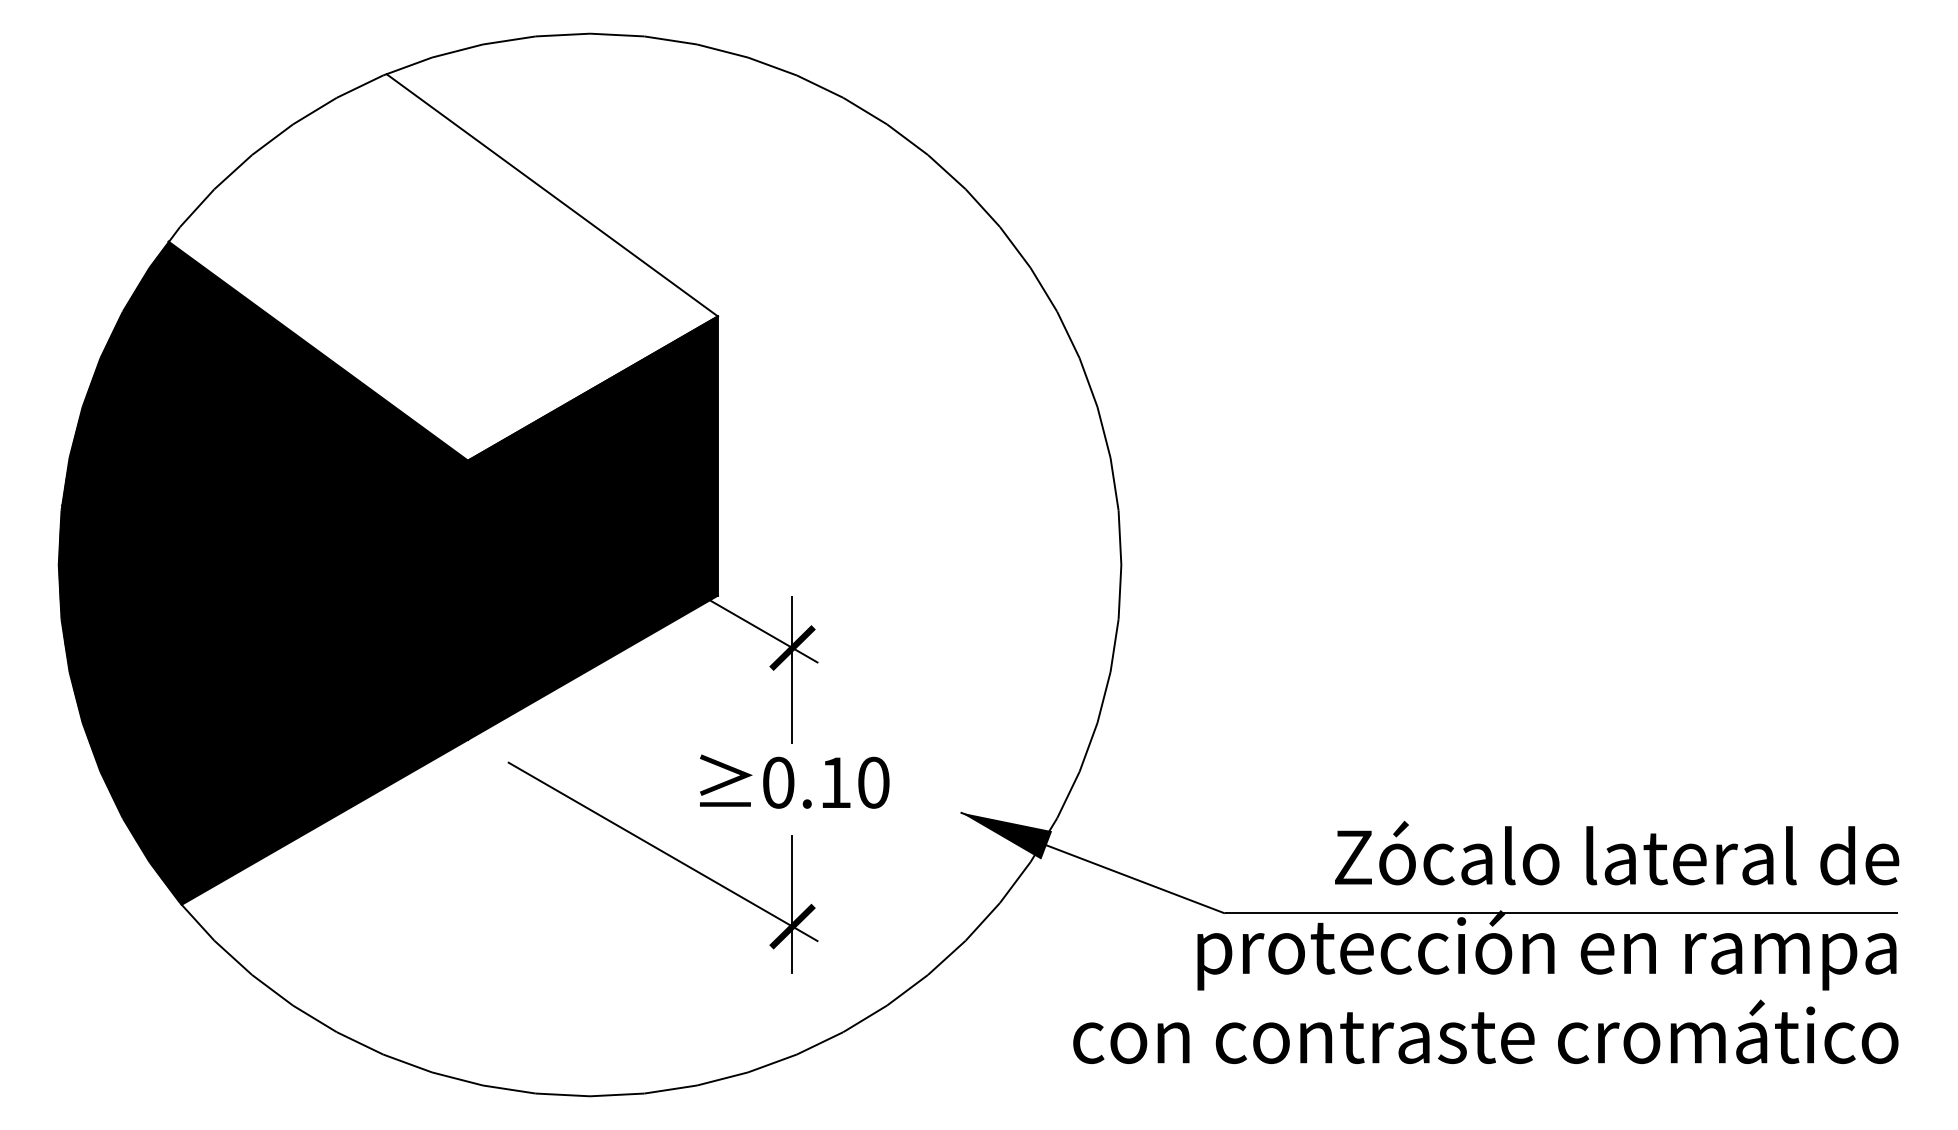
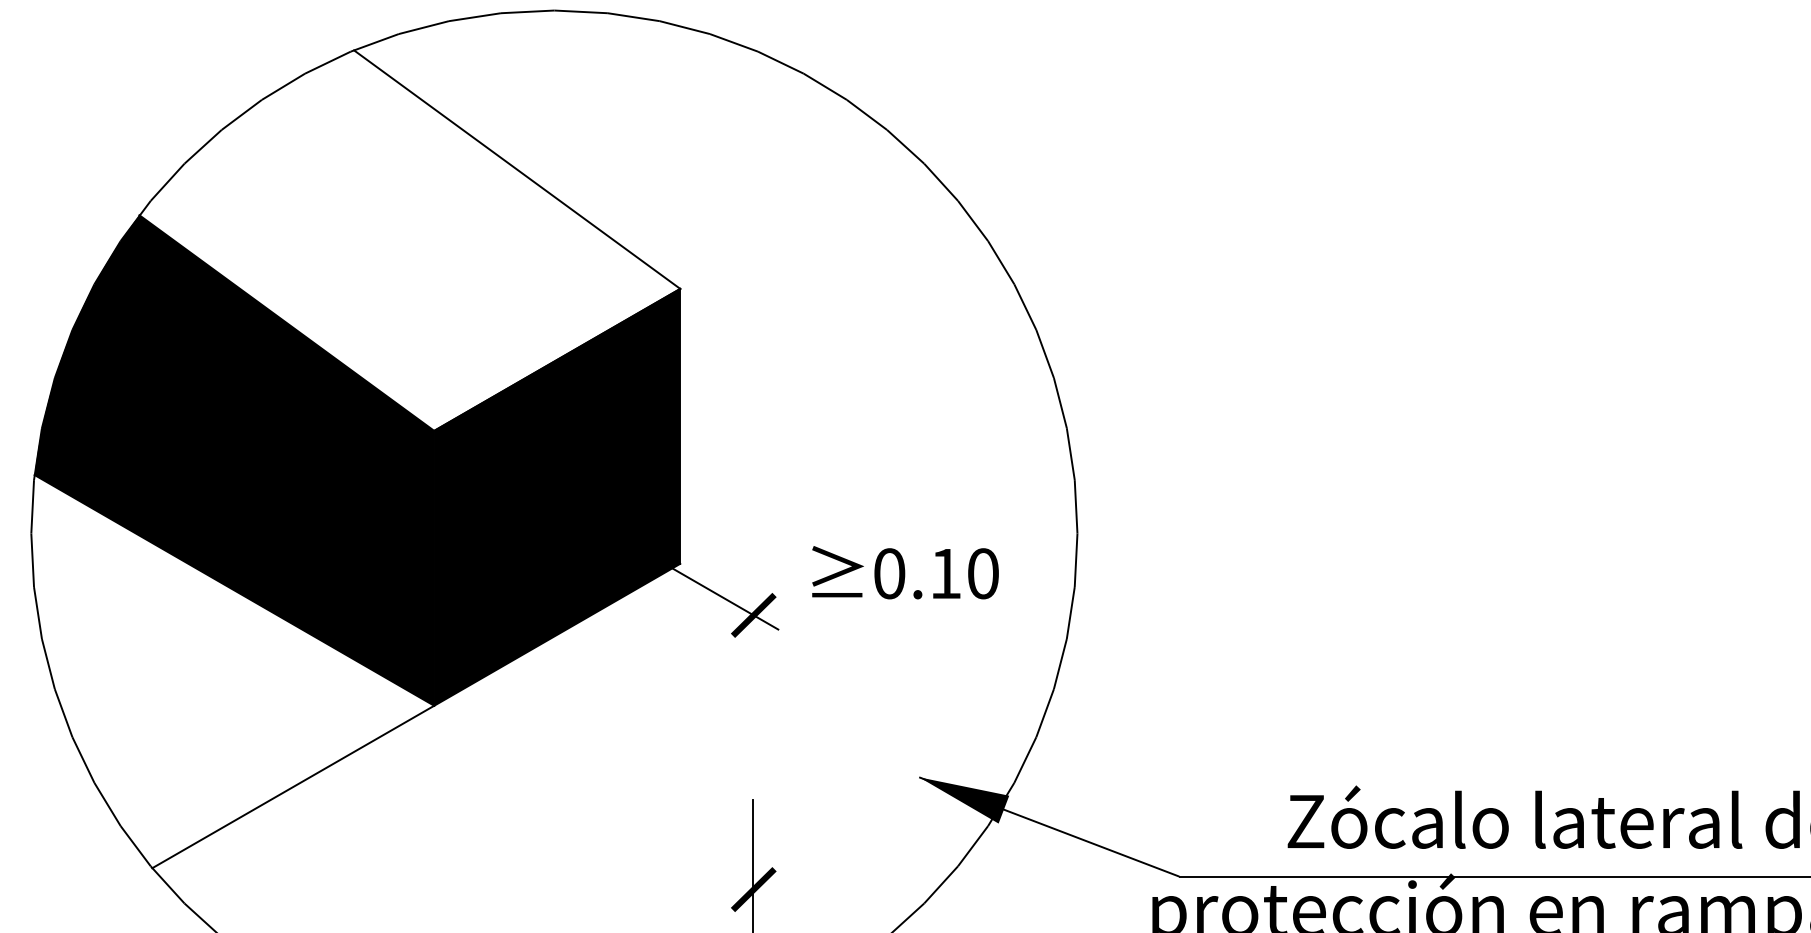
line: (792, 669) -> (753, 636), removed
fill: (263, 704) -> (232, 670), removed
text: (794, 781) -> (905, 572), moved
line: (662, 851) -> (625, 815), removed

